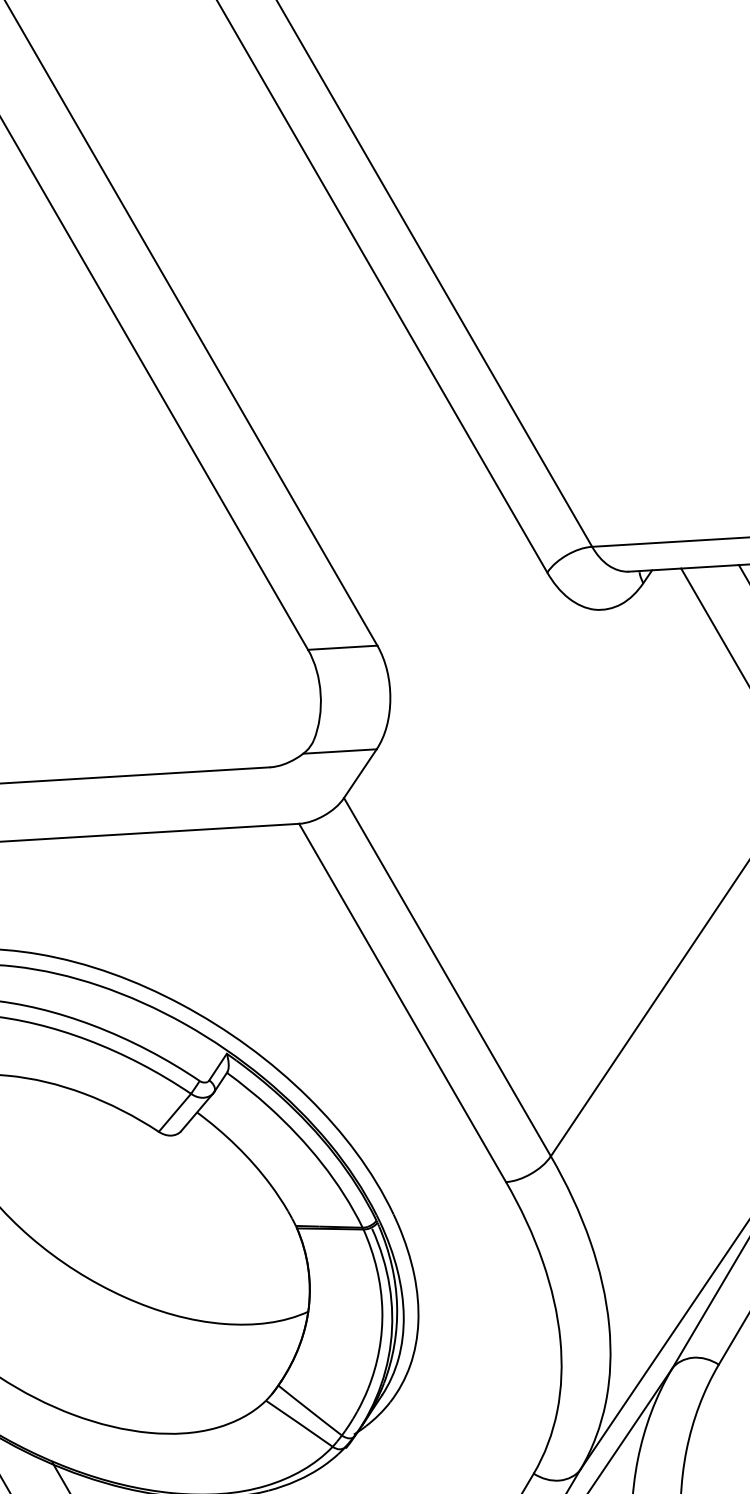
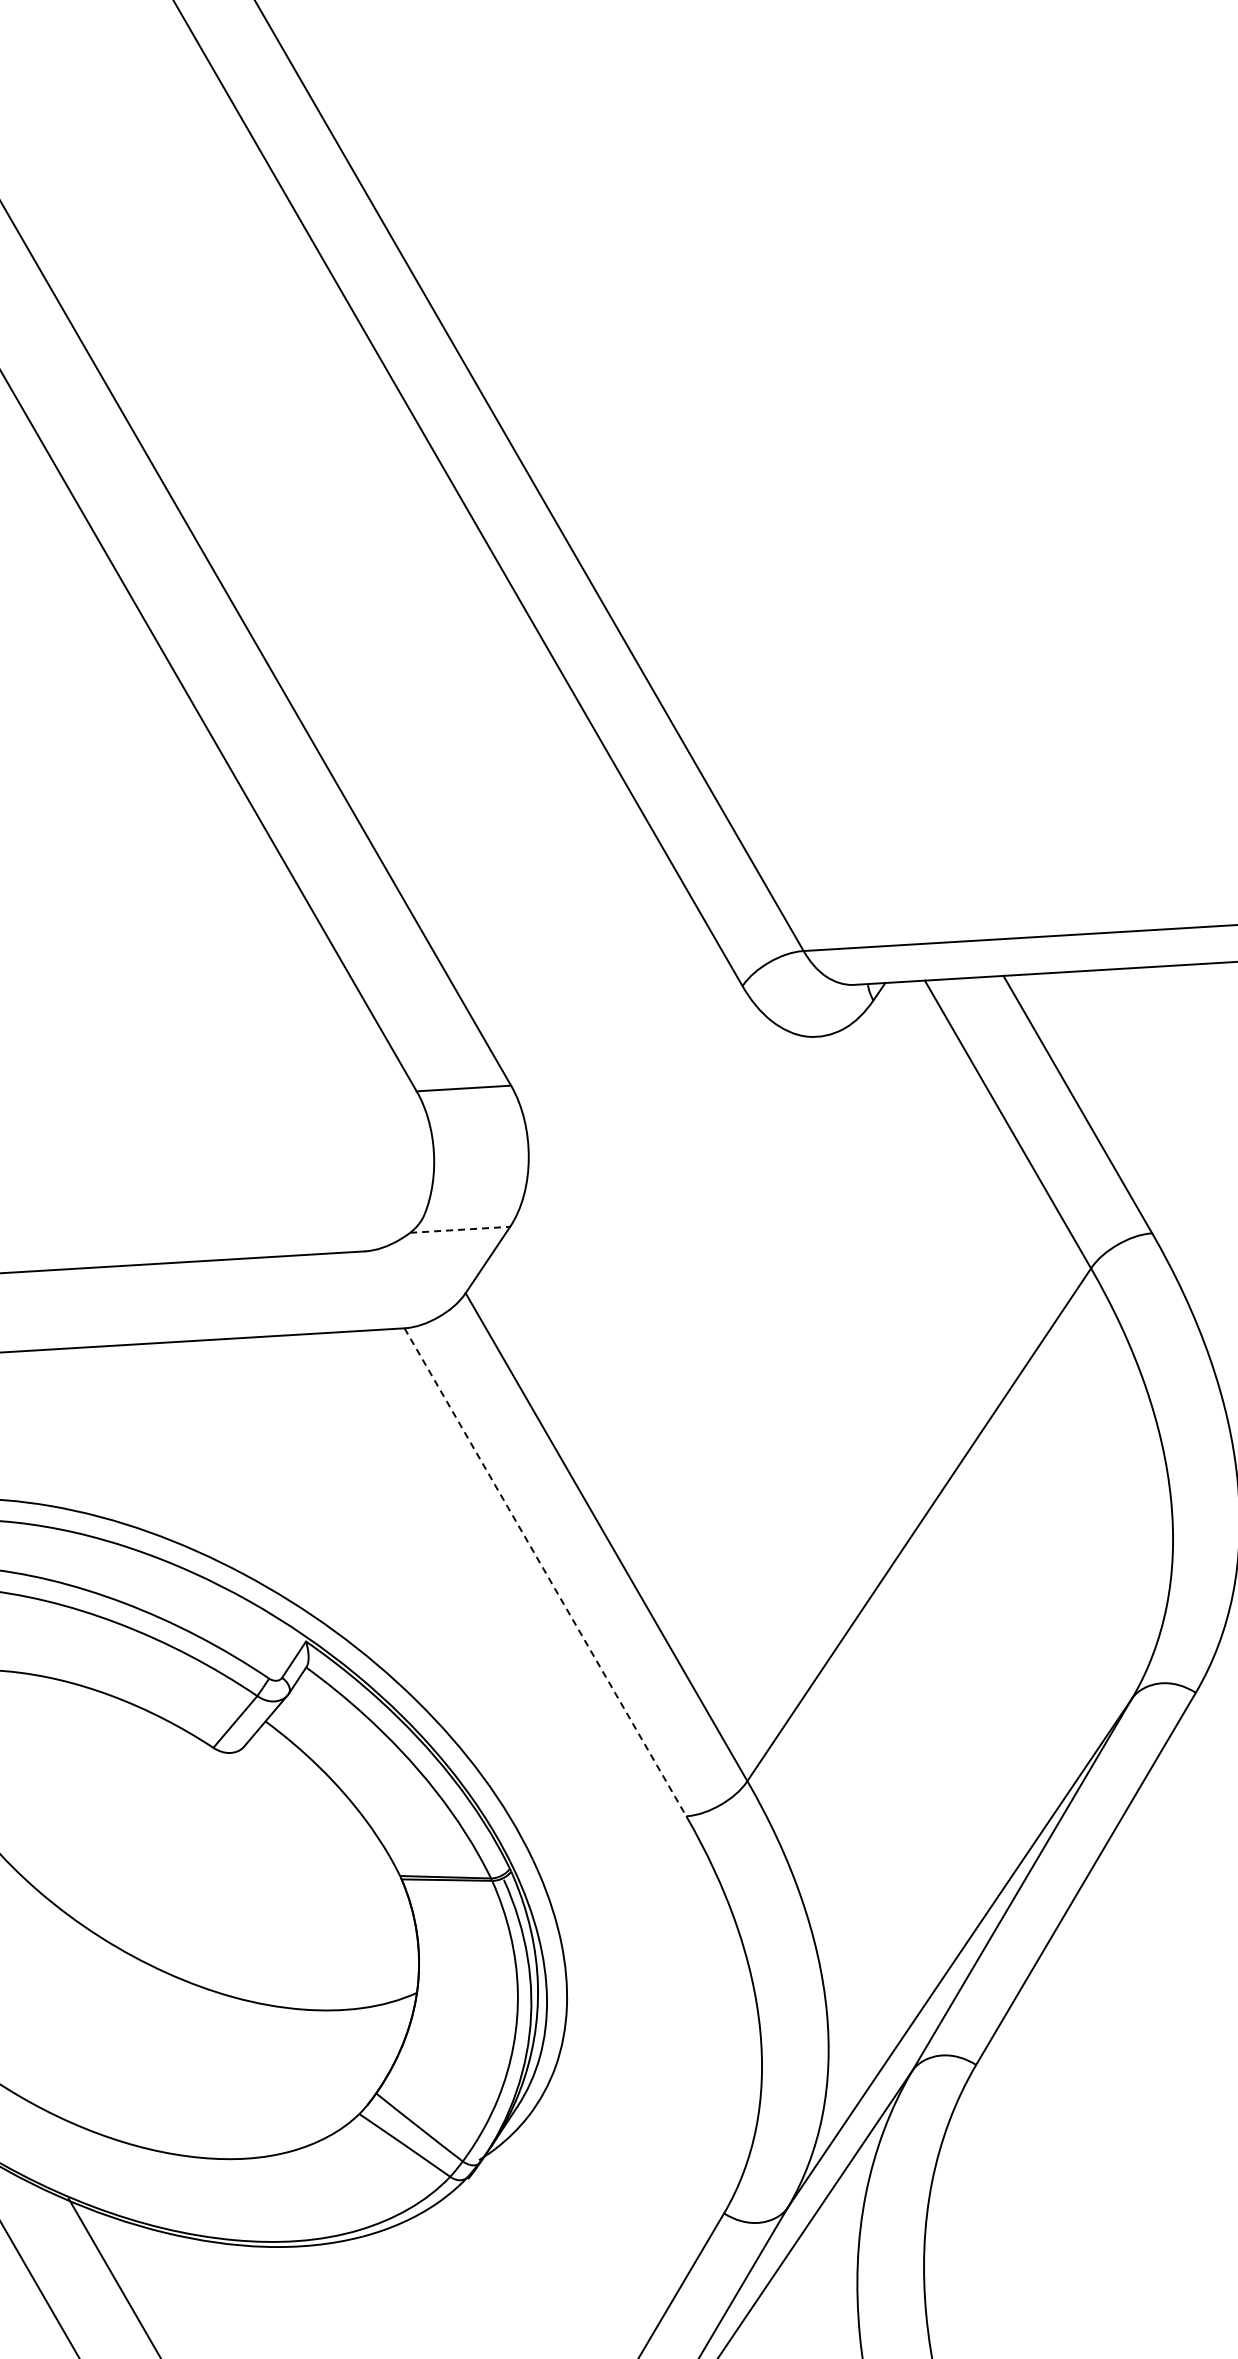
line: (340, 751) -> (460, 1229), solid -> dashed
line: (402, 1003) -> (545, 1572), solid -> dashed

